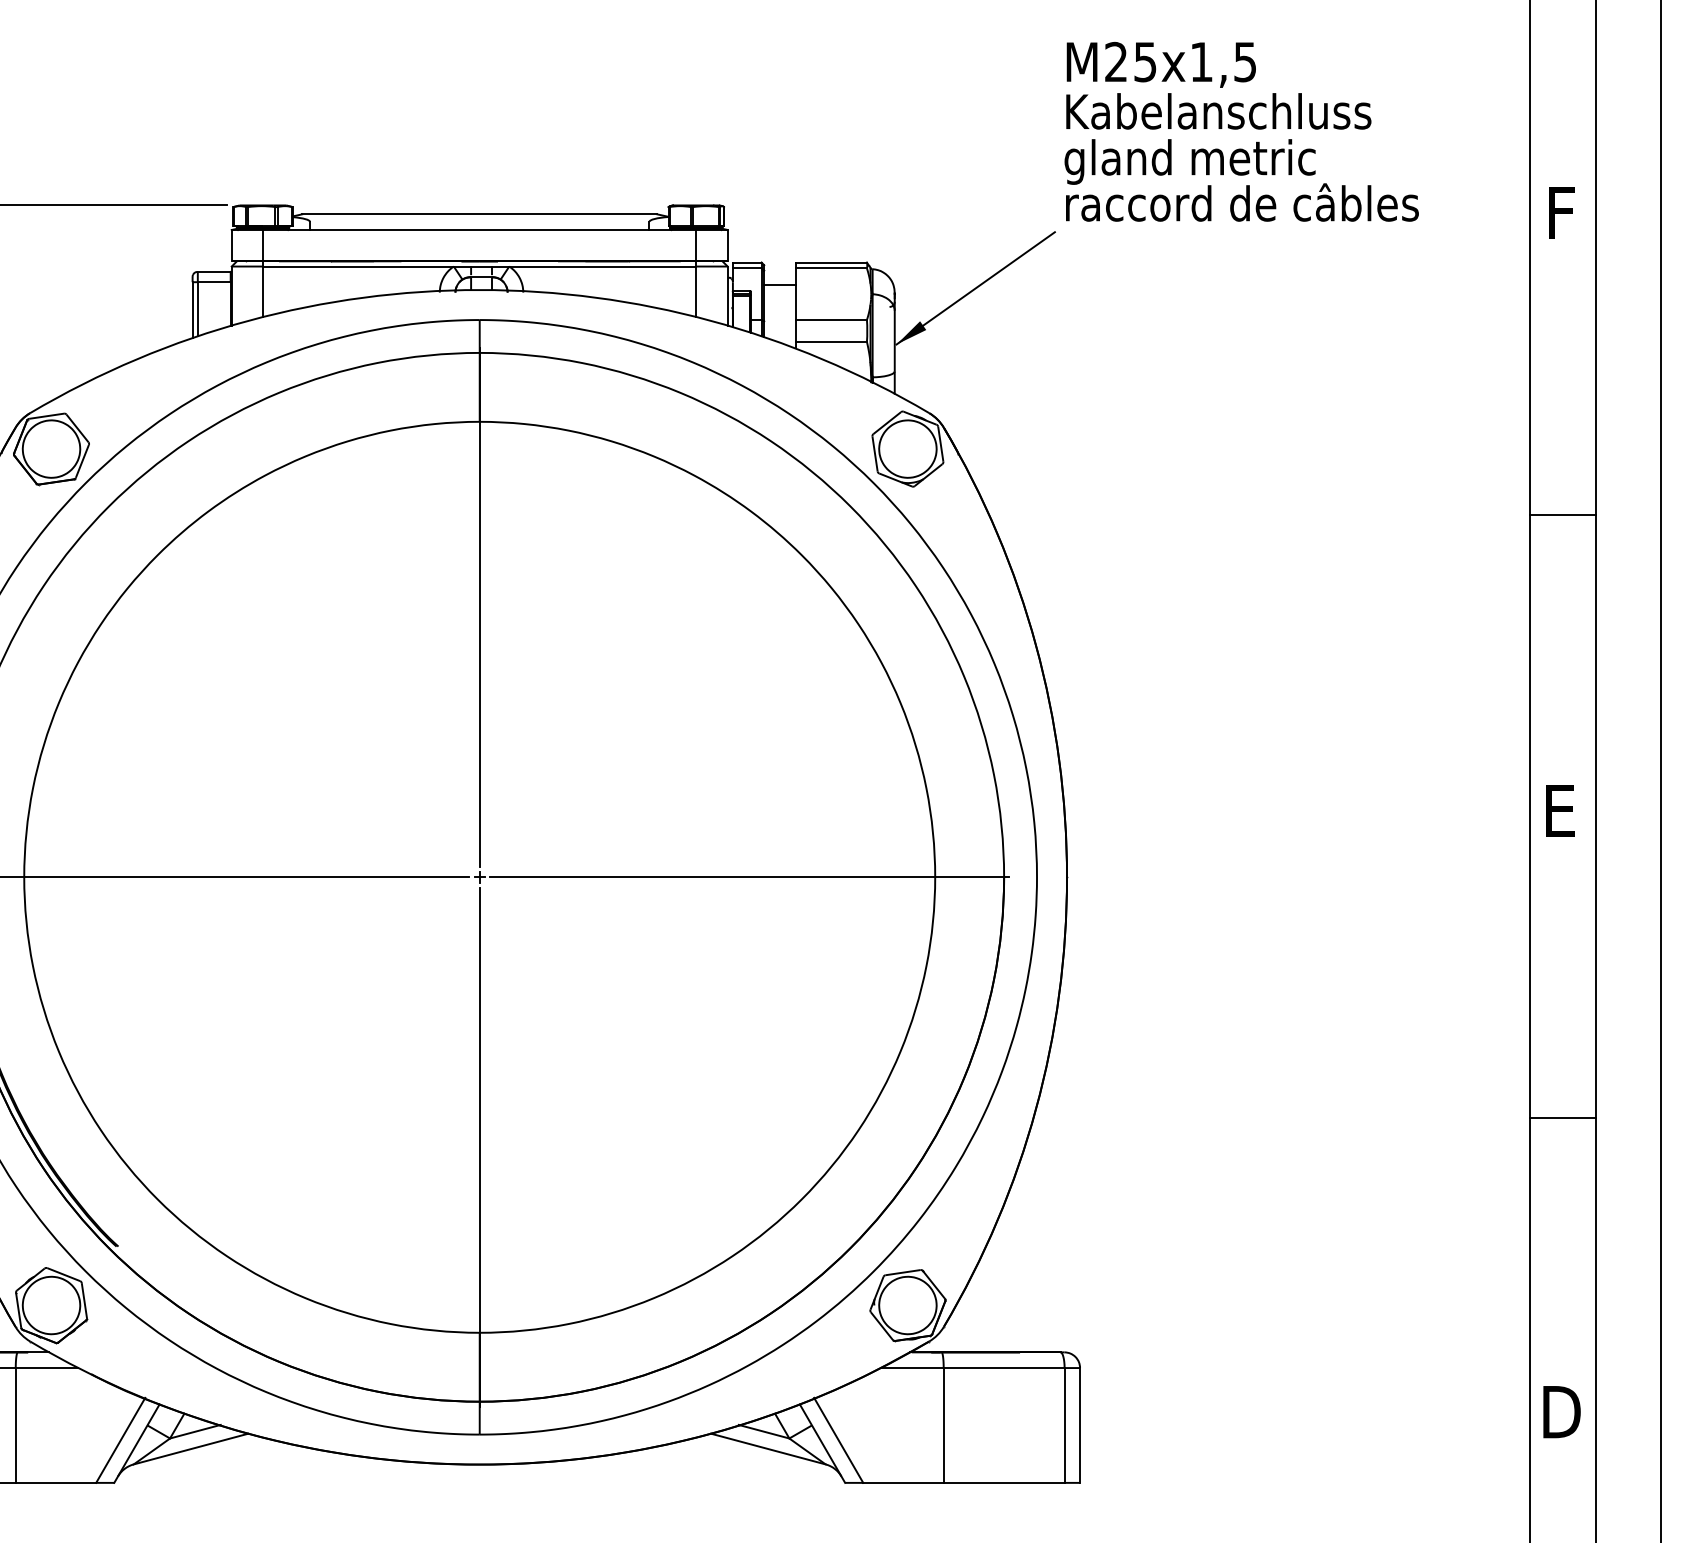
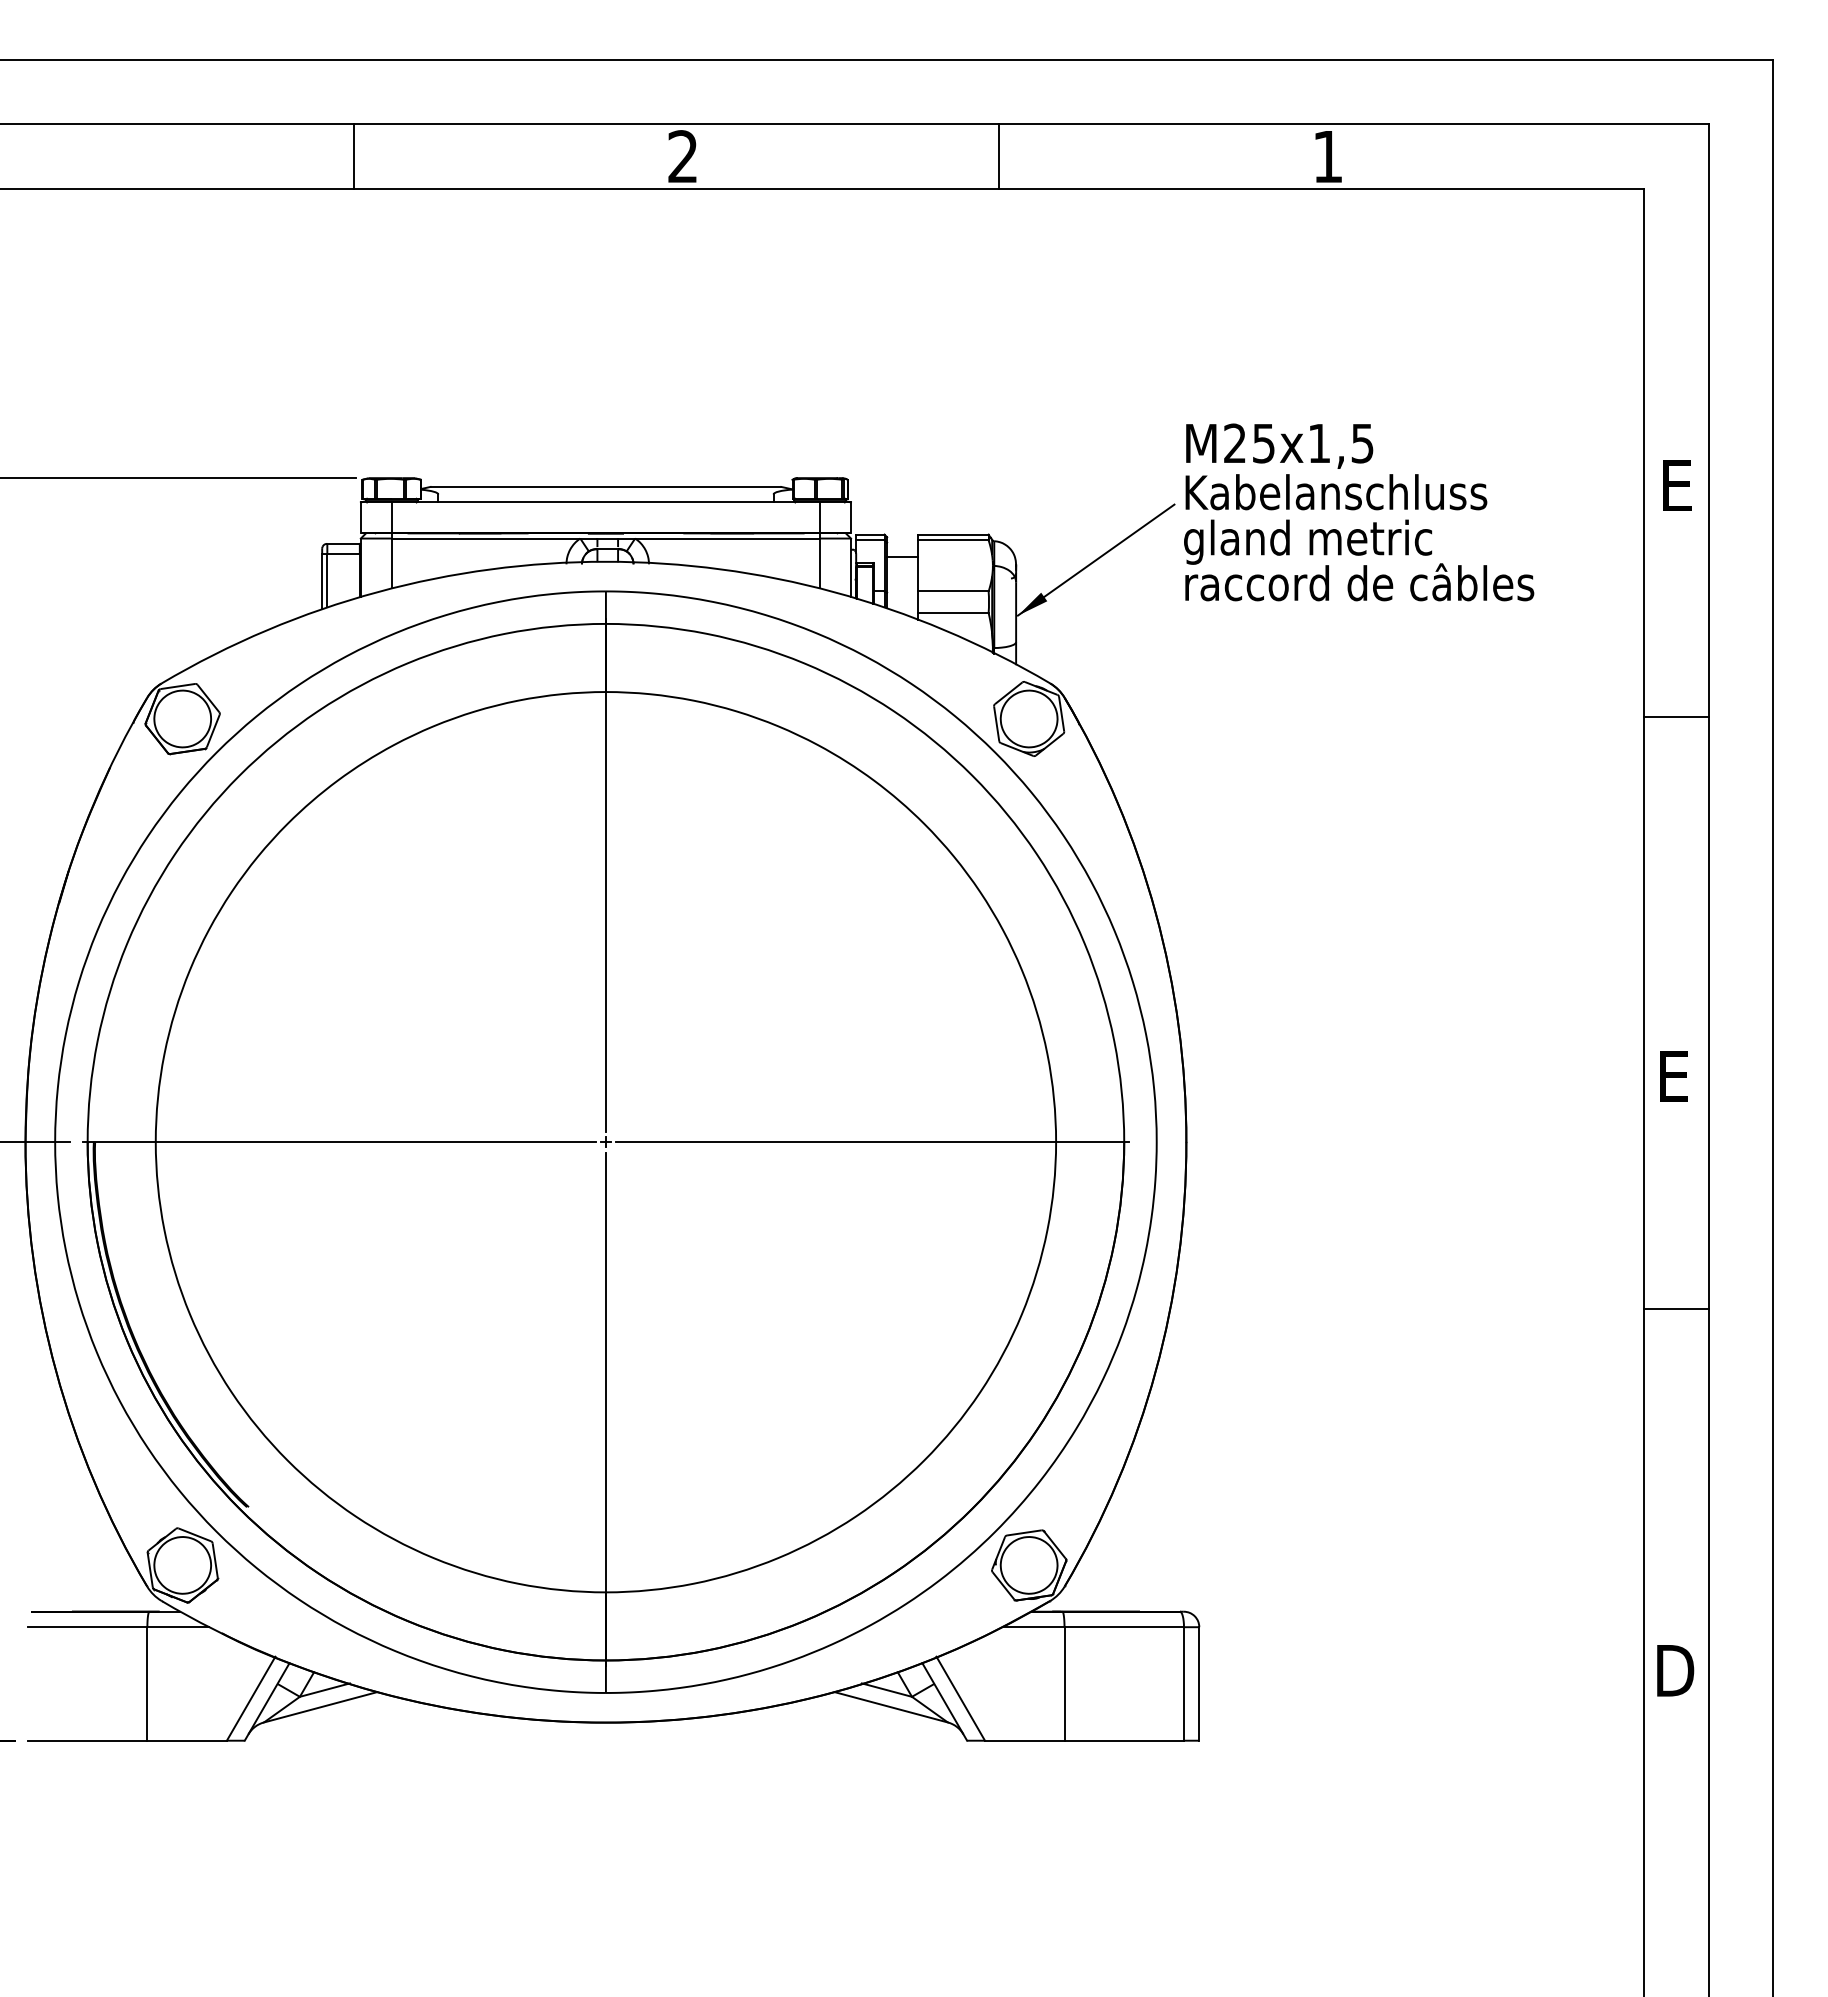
text: (1242, 131) -> (1359, 512), moved
text: (1566, 212) -> (1680, 485), F -> E
line: (1562, 515) -> (1676, 717), moved
line: (1562, 1117) -> (1676, 1308), moved

